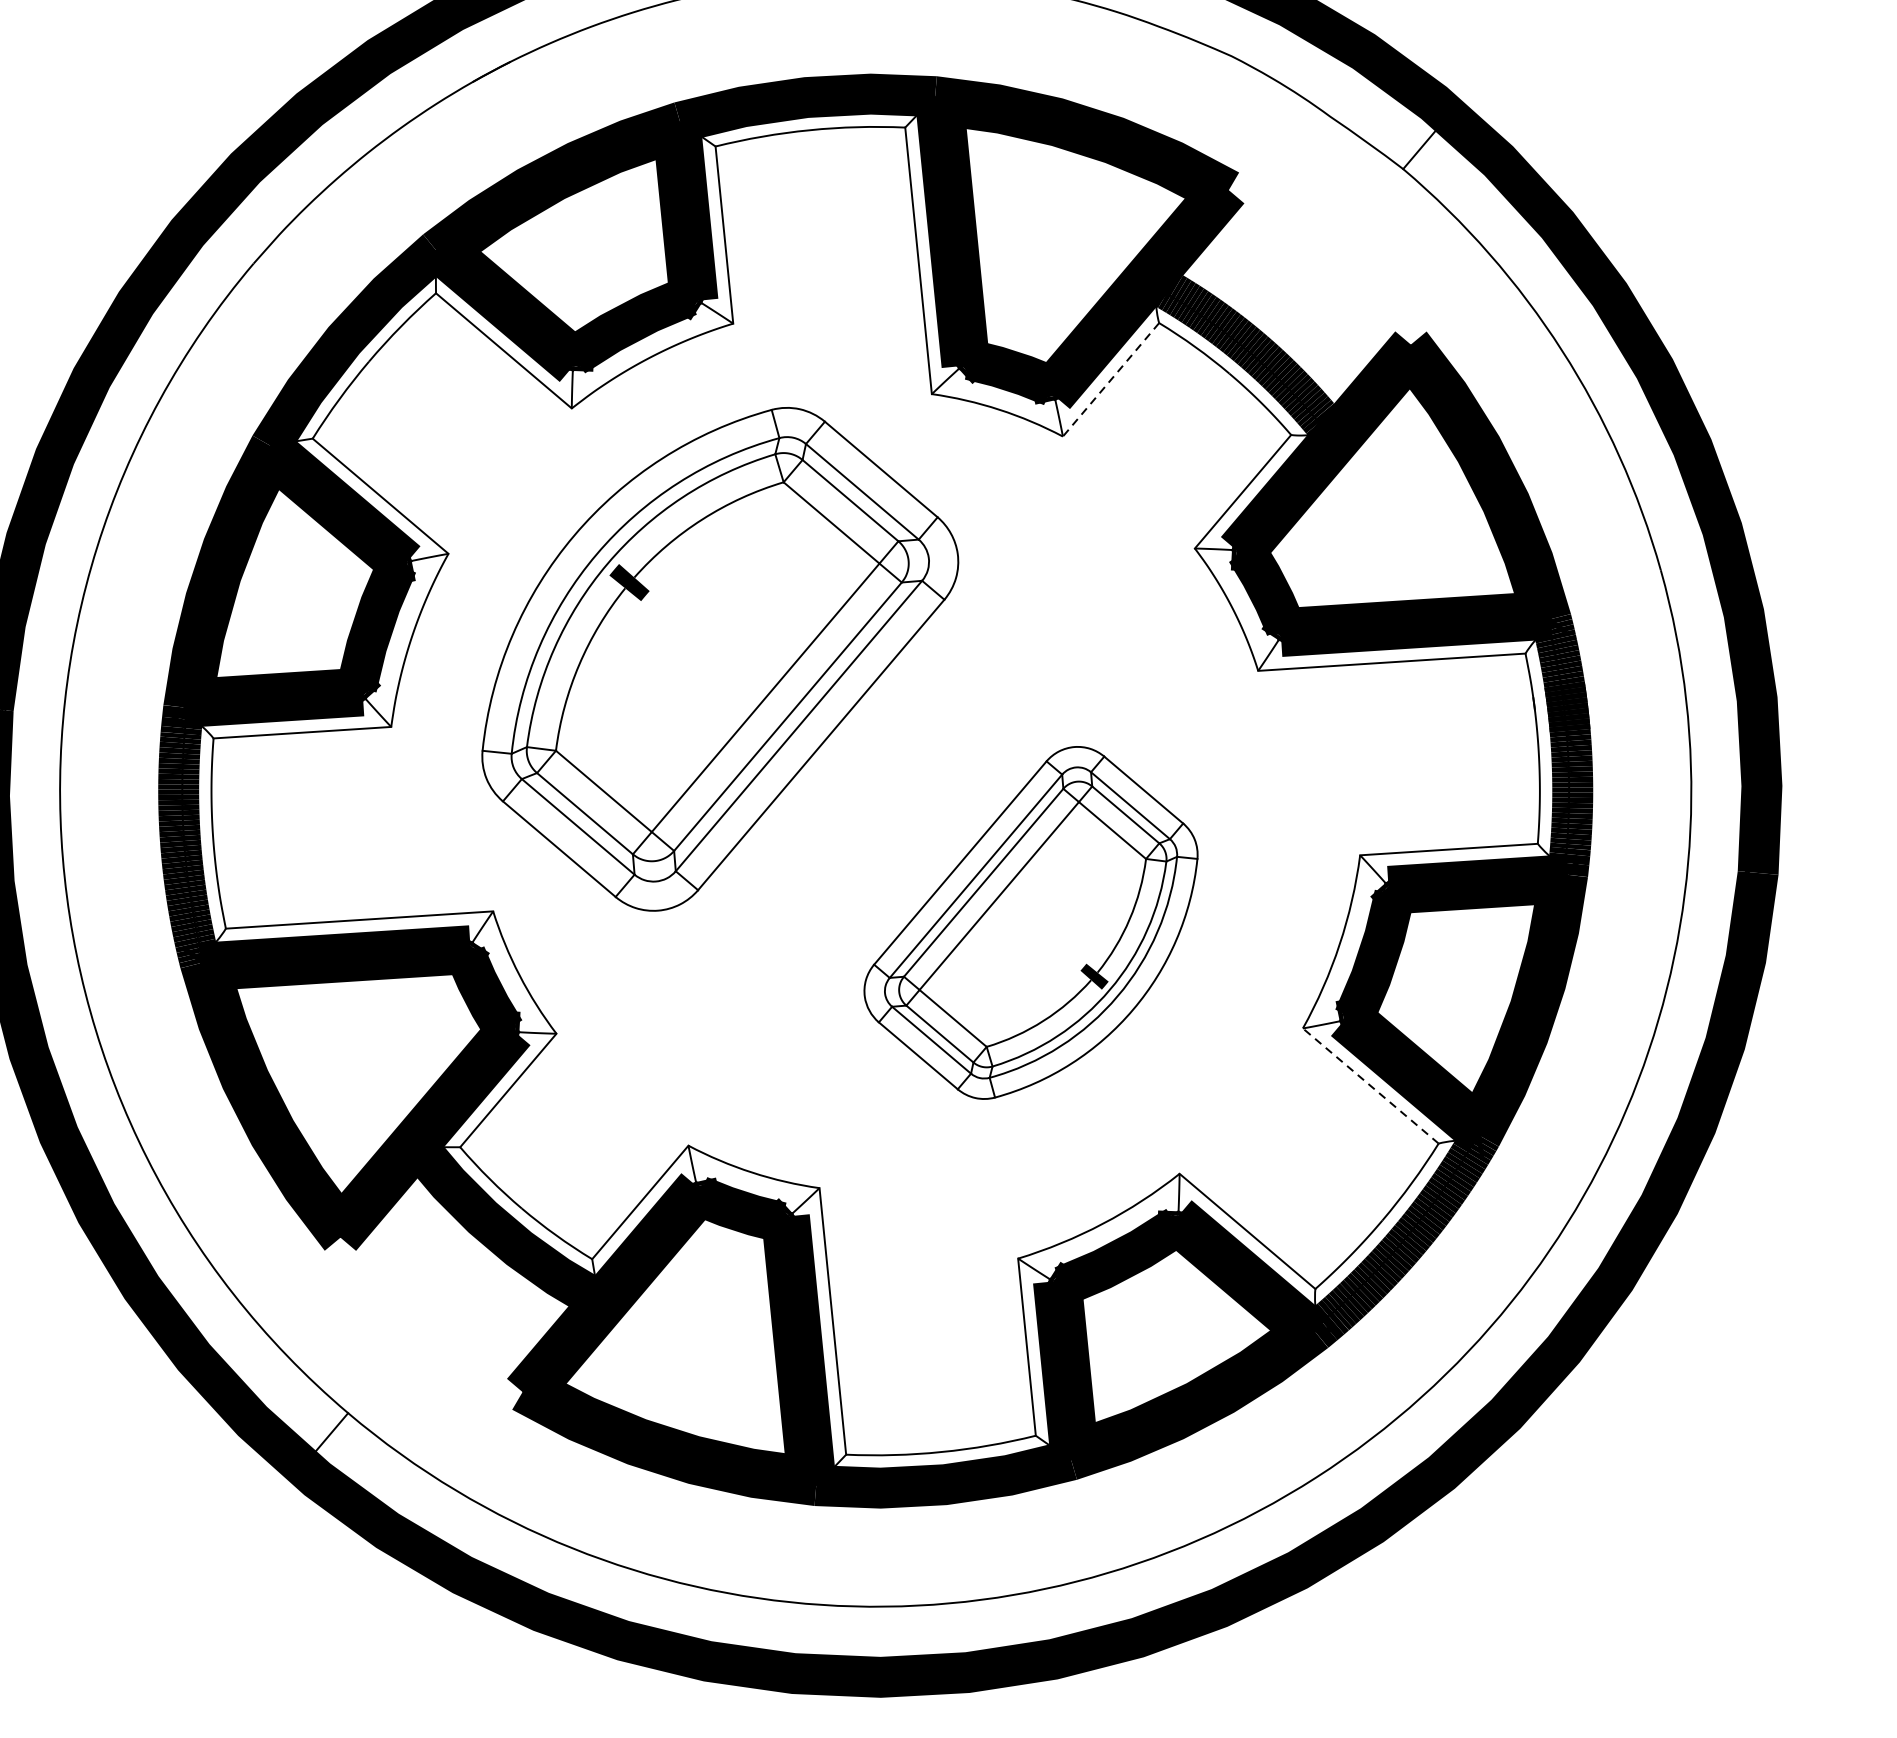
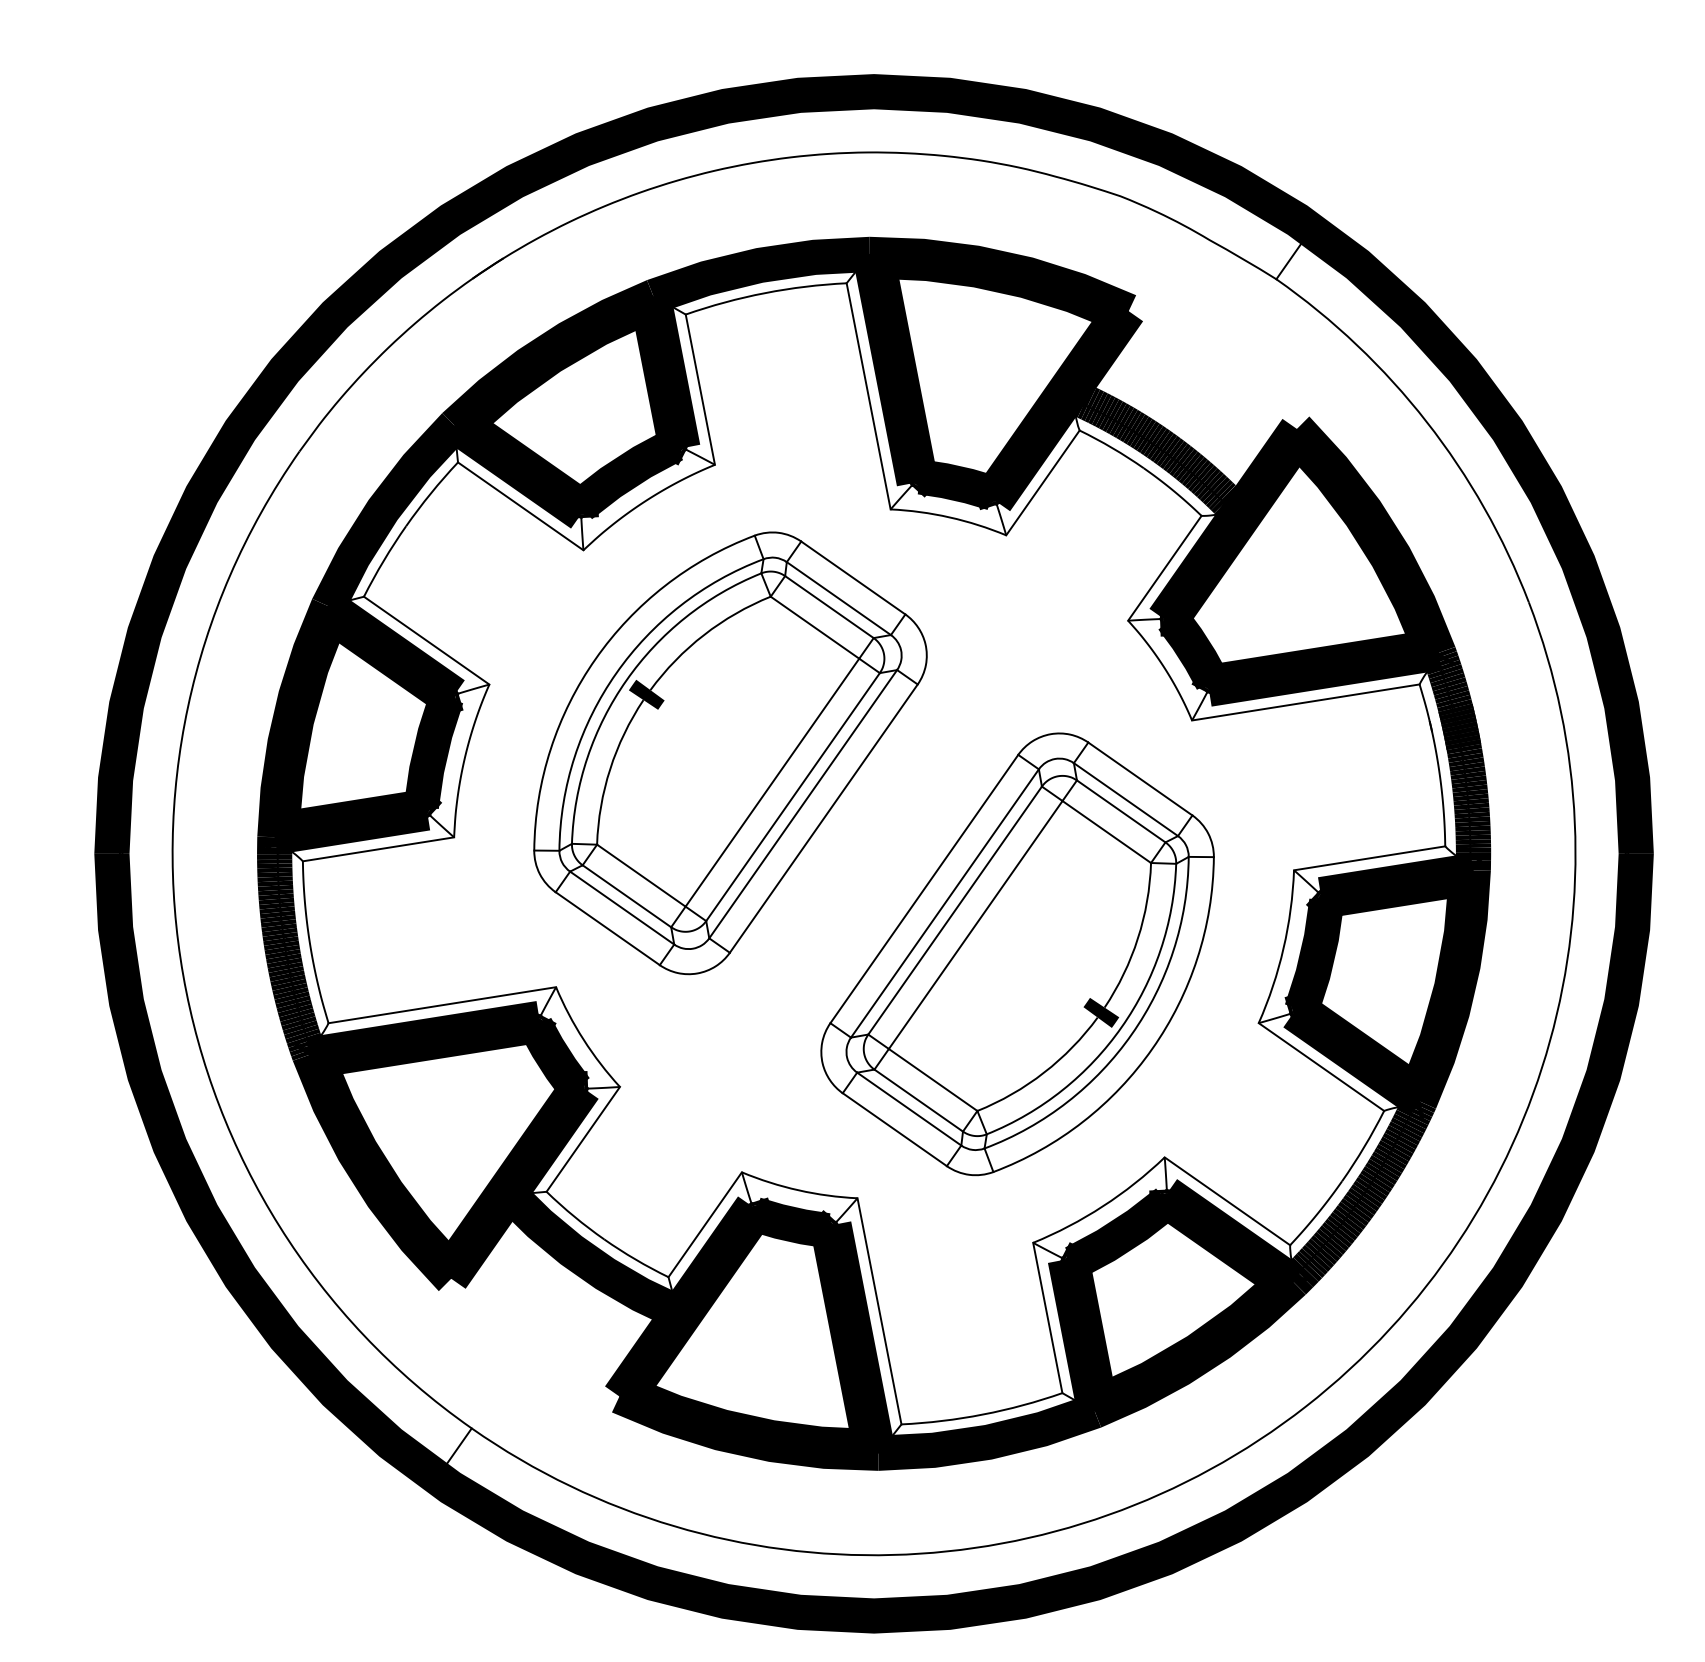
line: (1110, 379) -> (1042, 482), dashed -> solid
part: (1030, 923) -> (1017, 954), size x1.43
line: (1370, 1086) -> (1321, 1067), dashed -> solid

